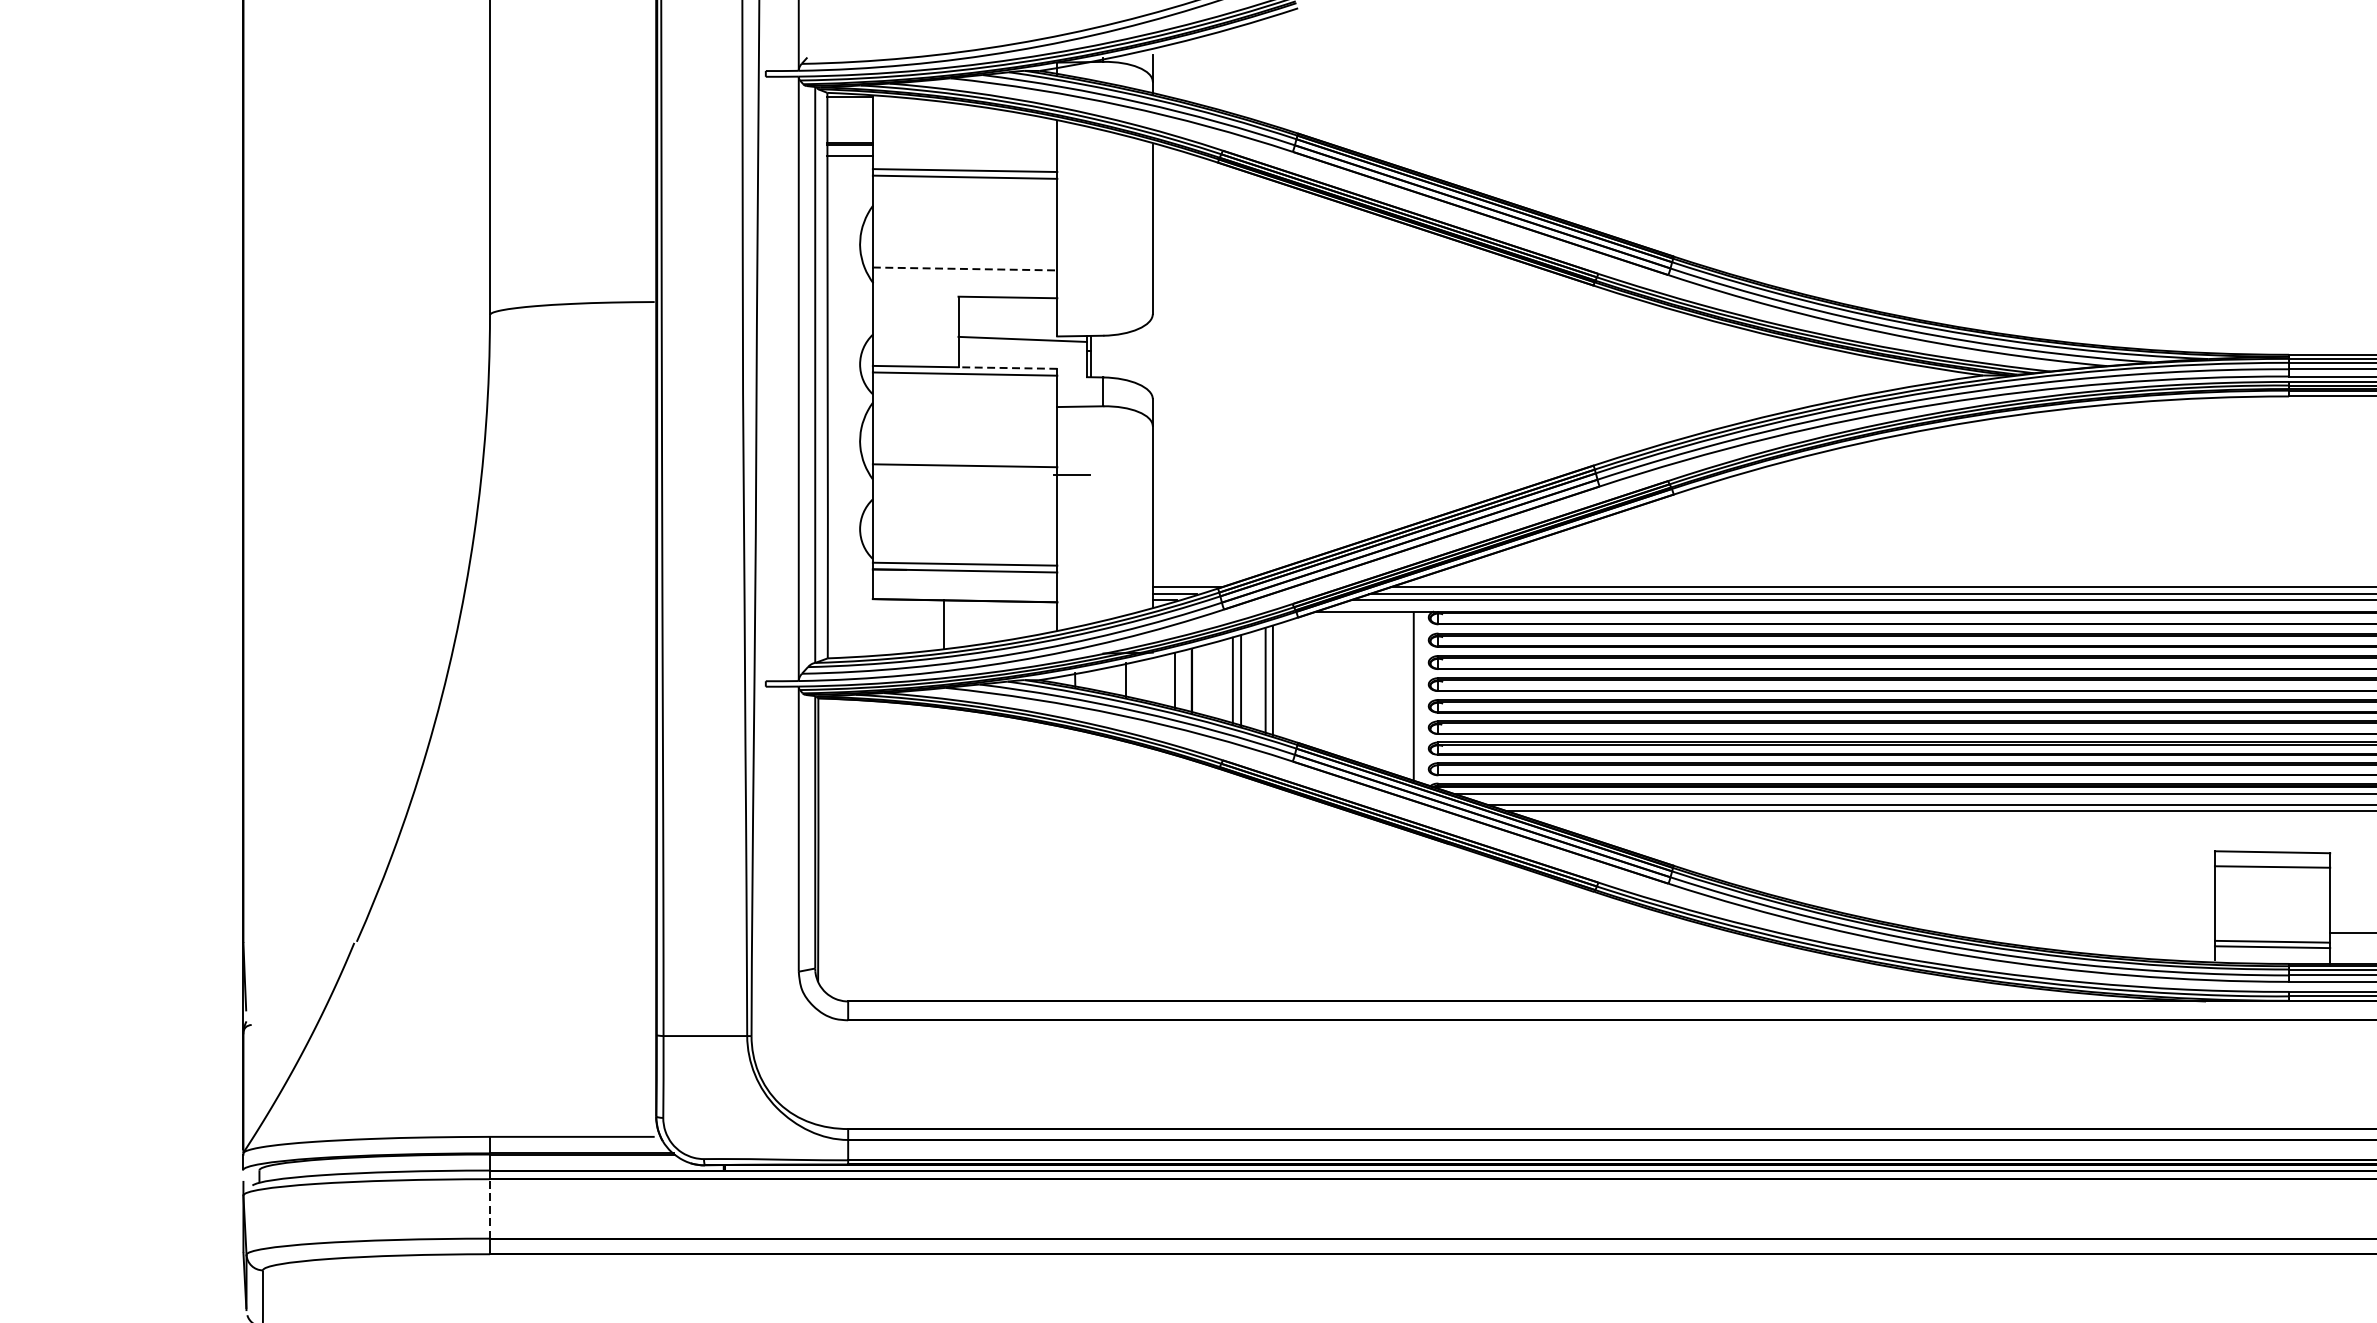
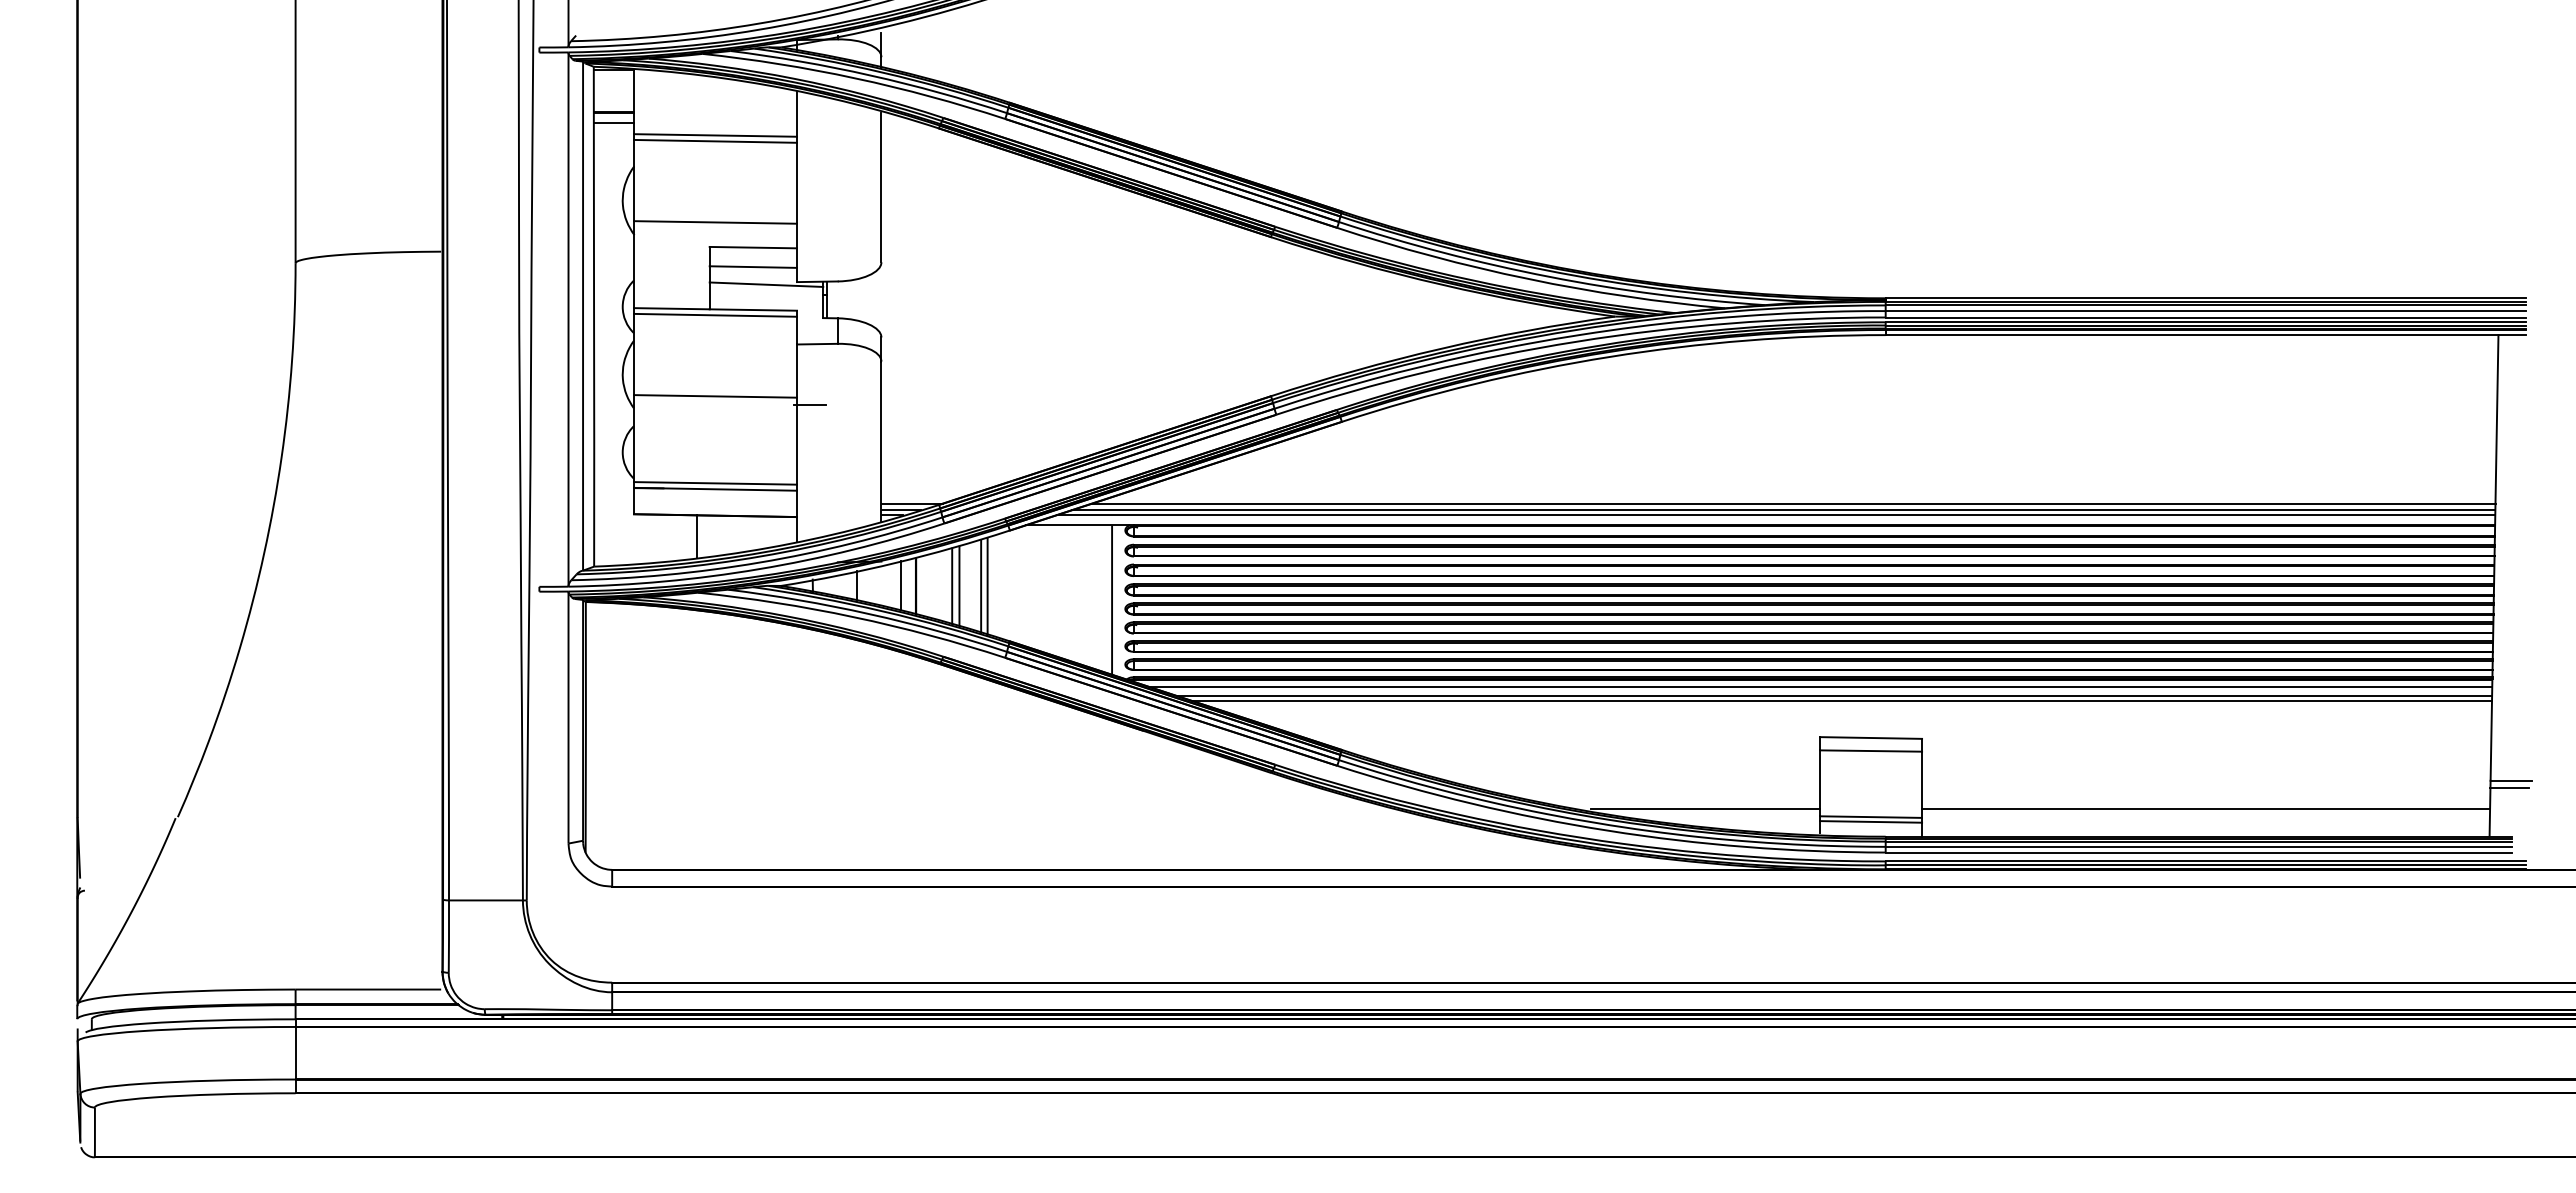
line: (965, 269) -> (715, 222), dashed -> solid
line: (1008, 318) -> (753, 266), added
line: (1008, 368) -> (753, 310), dashed -> solid
line: (2085, 933) -> (1705, 809), added
line: (489, 1208) -> (295, 1052), dashed -> solid

